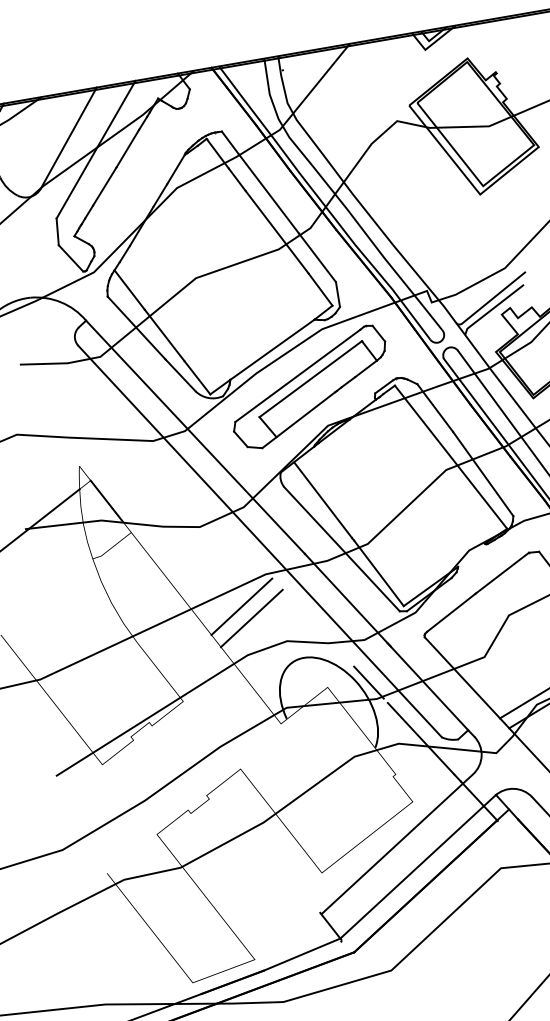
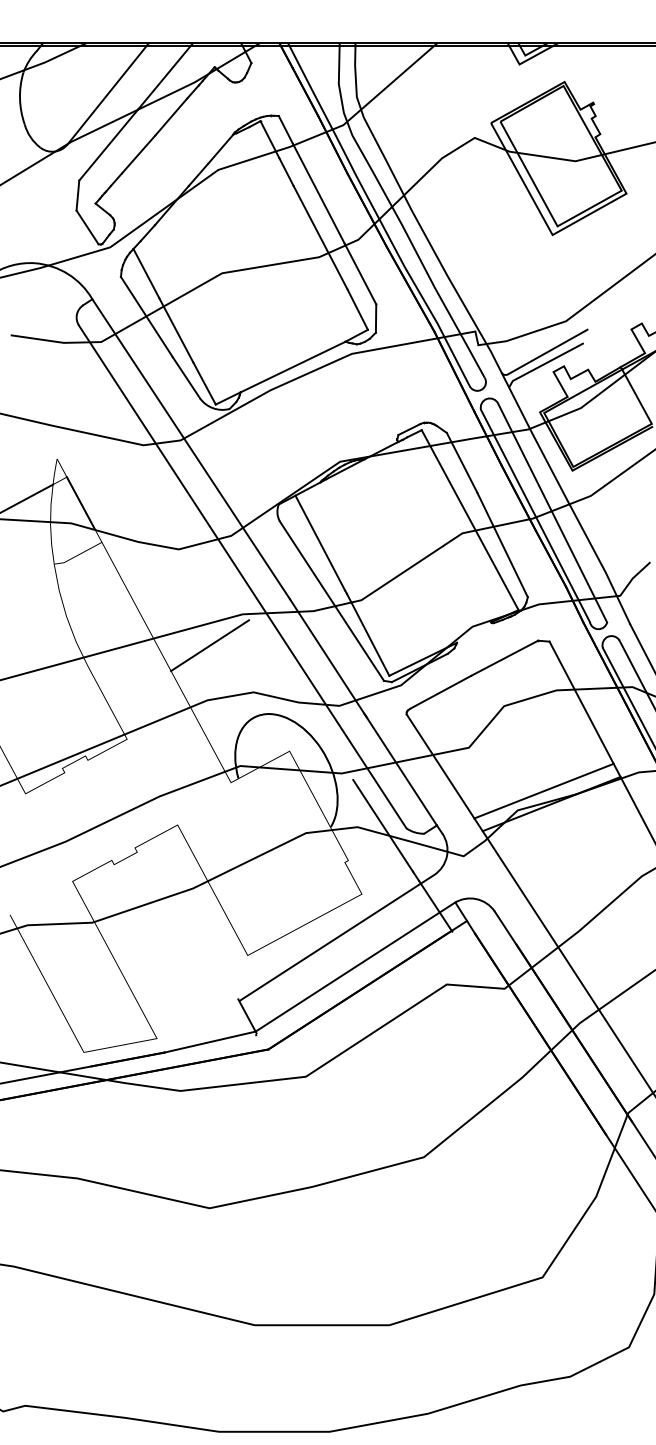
part: (309, 387) -> (326, 415), removed
line: (251, 618) -> (218, 660), removed
line: (368, 682) -> (335, 753), removed

